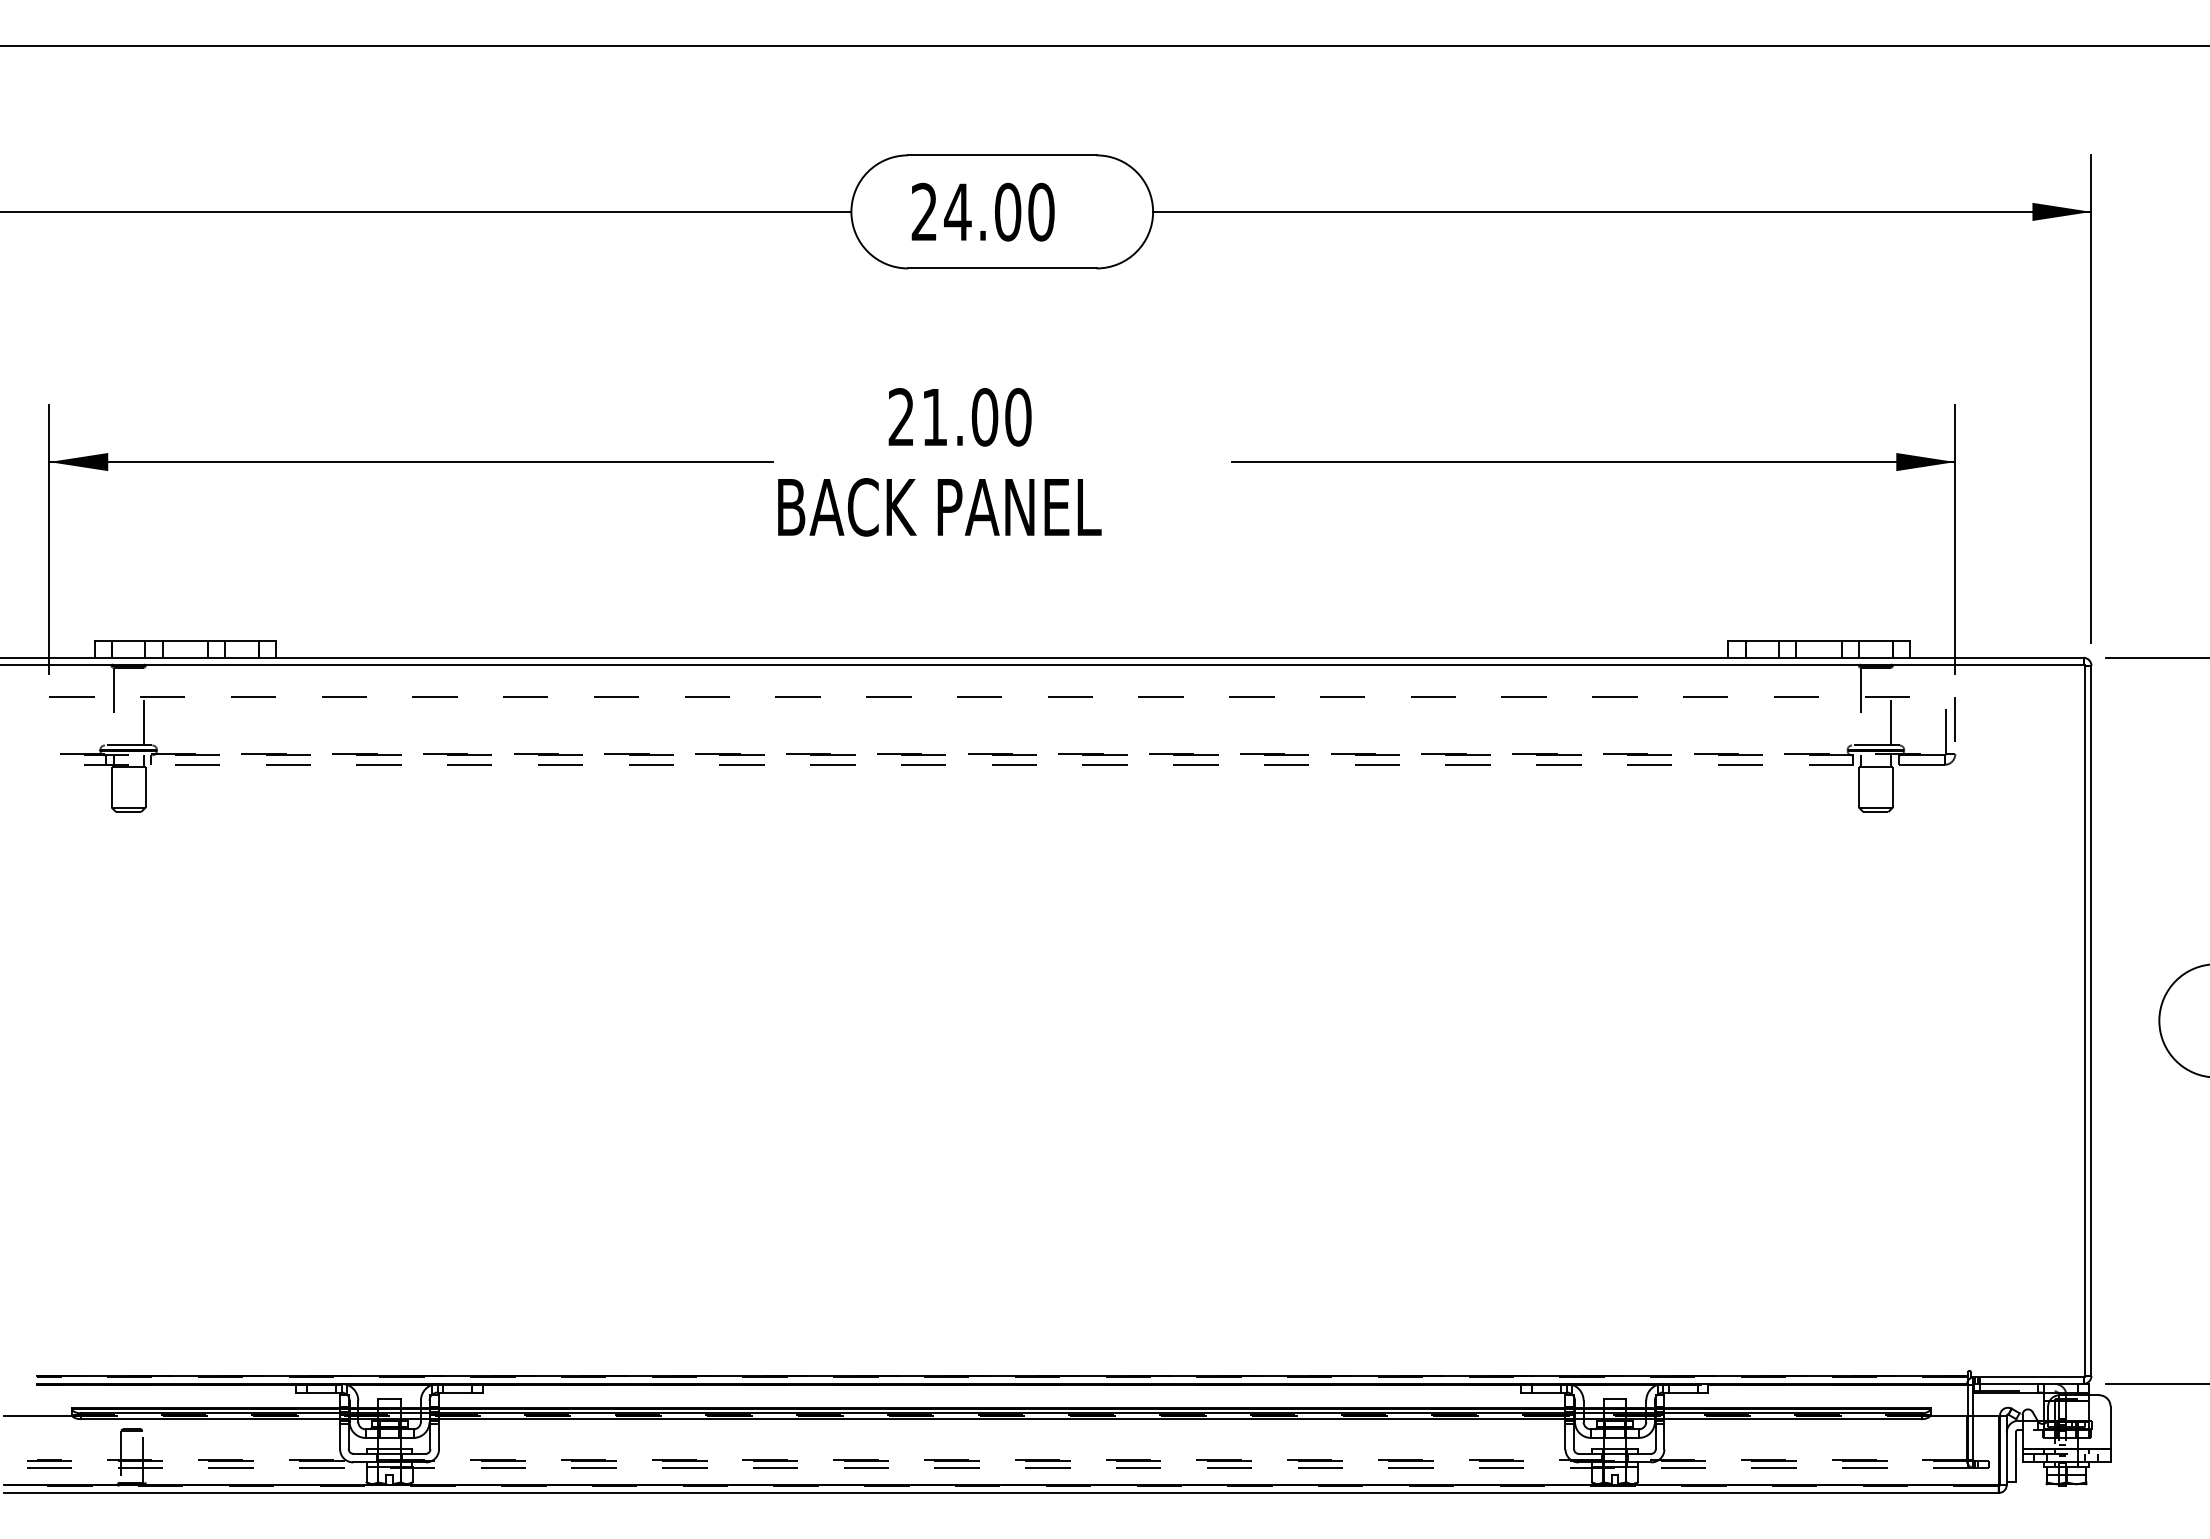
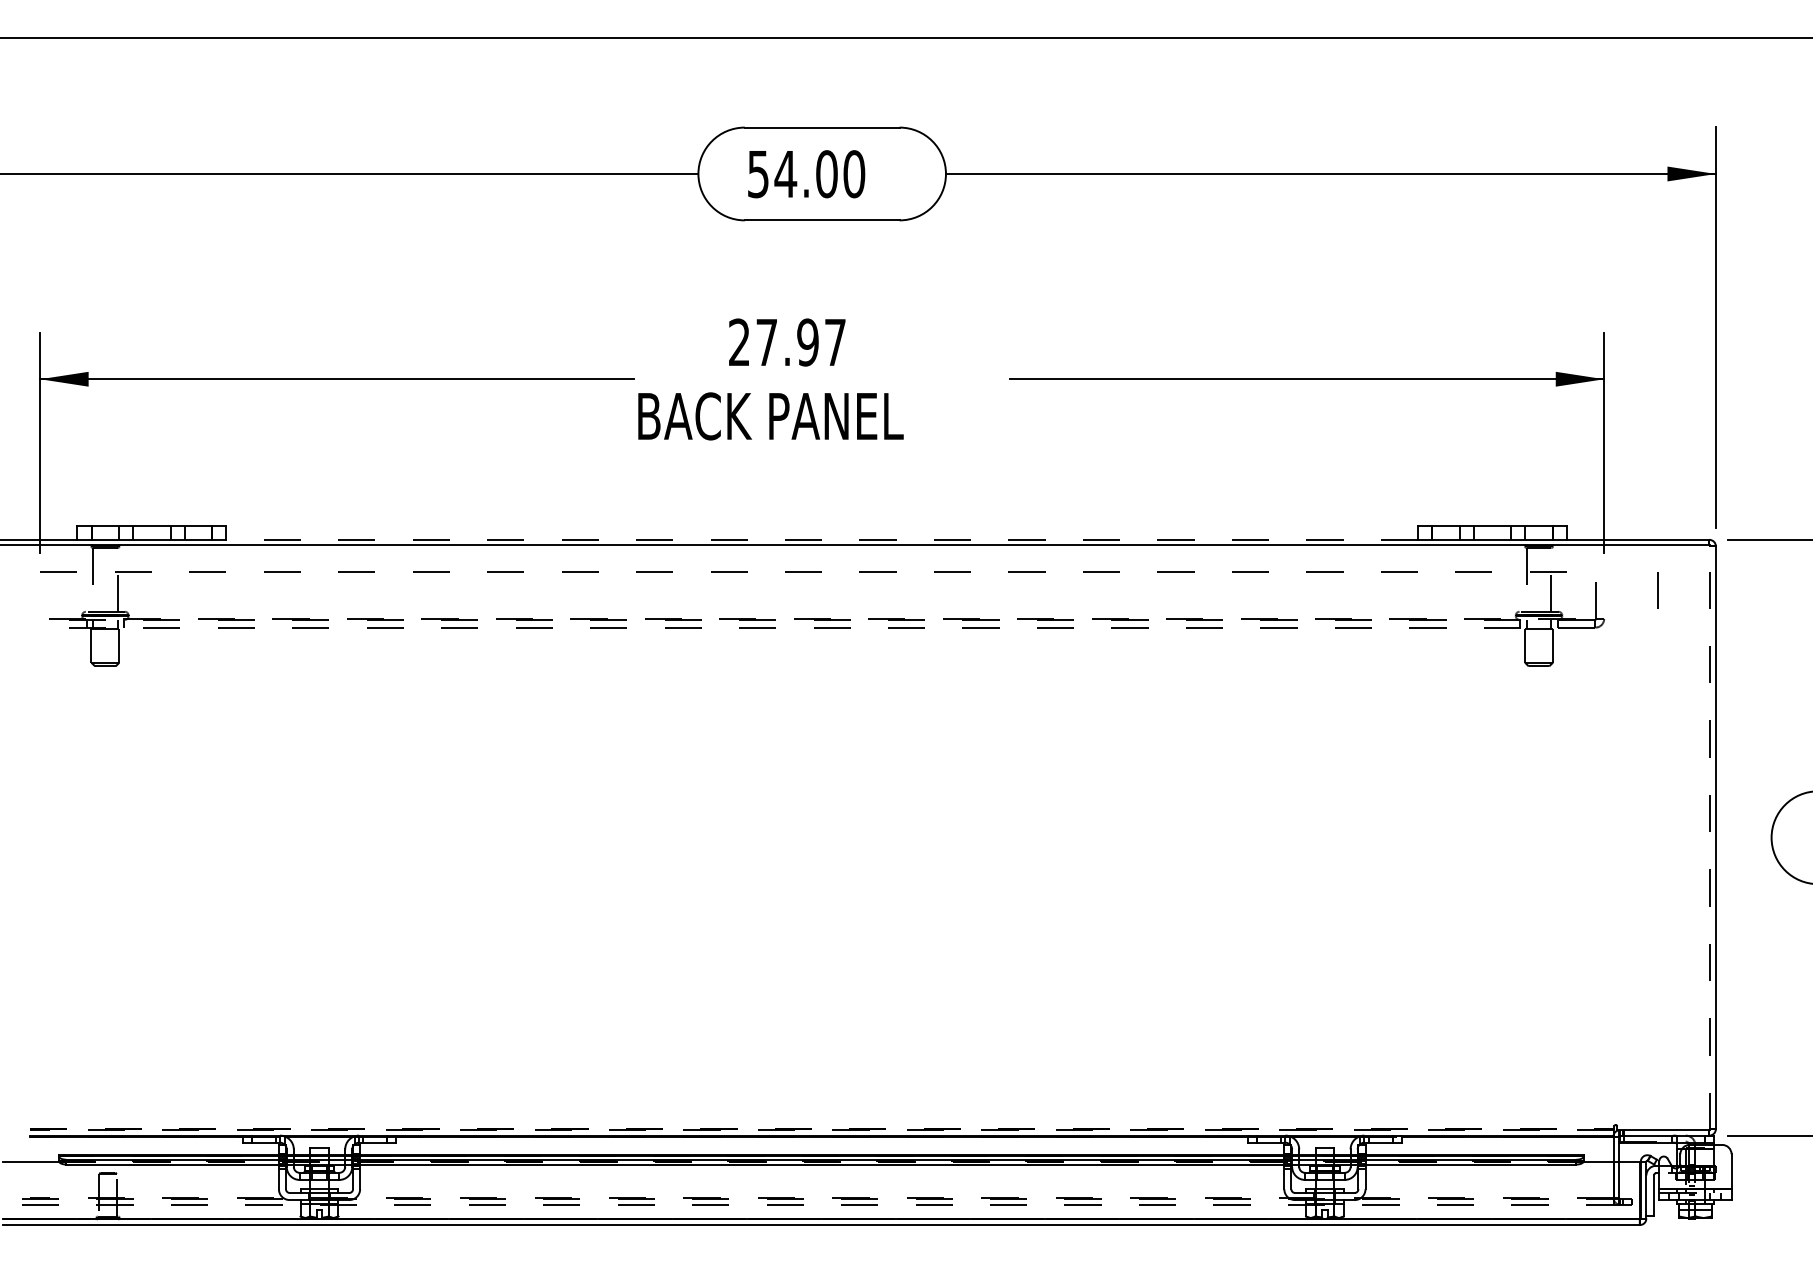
text: (923, 211) -> (757, 173), 24.00 -> 54.00
text: (976, 417) -> (801, 342), 21.00 -> 27.97
line: (1001, 657) -> (821, 539), solid -> dashed
line: (1954, 719) -> (1656, 590), moved
line: (2084, 1020) -> (1710, 837), solid -> dashed
line: (1002, 1375) -> (822, 1128), solid -> dashed

